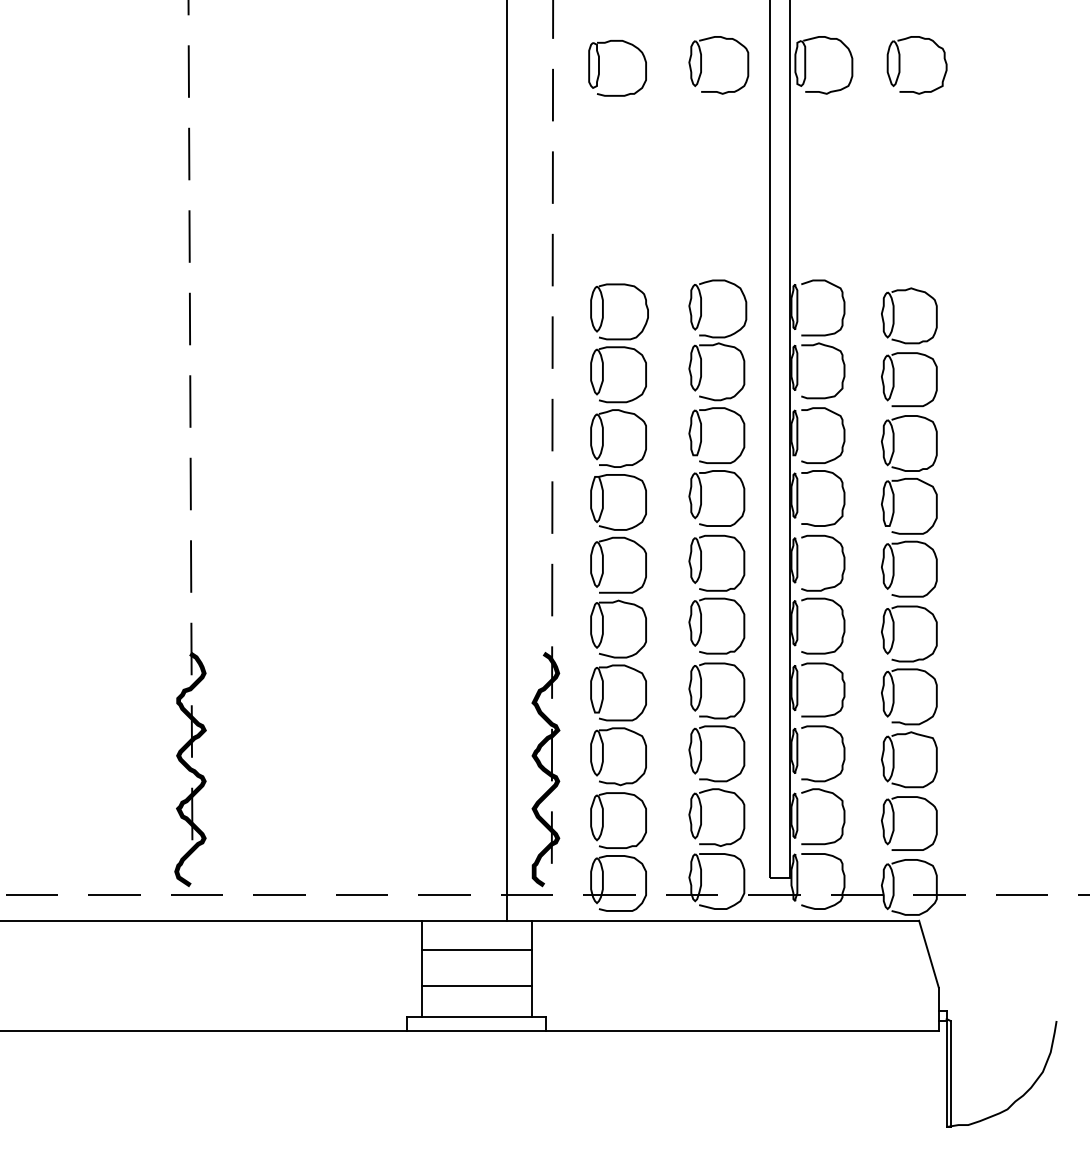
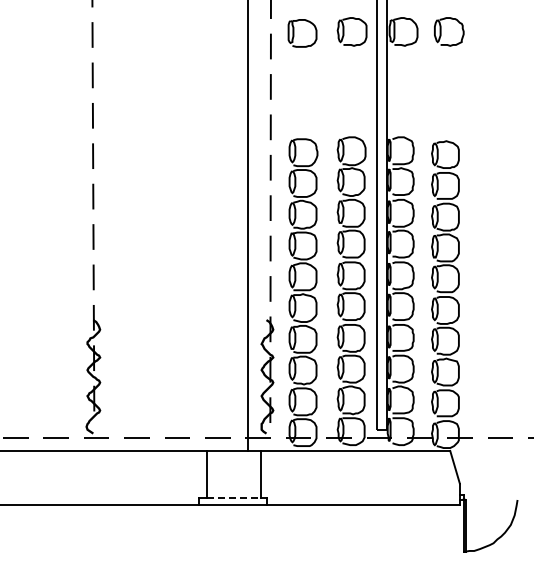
line: (476, 950) -> (233, 465), removed
line: (476, 985) -> (233, 482), removed
line: (476, 1017) -> (233, 498), solid -> dashed

